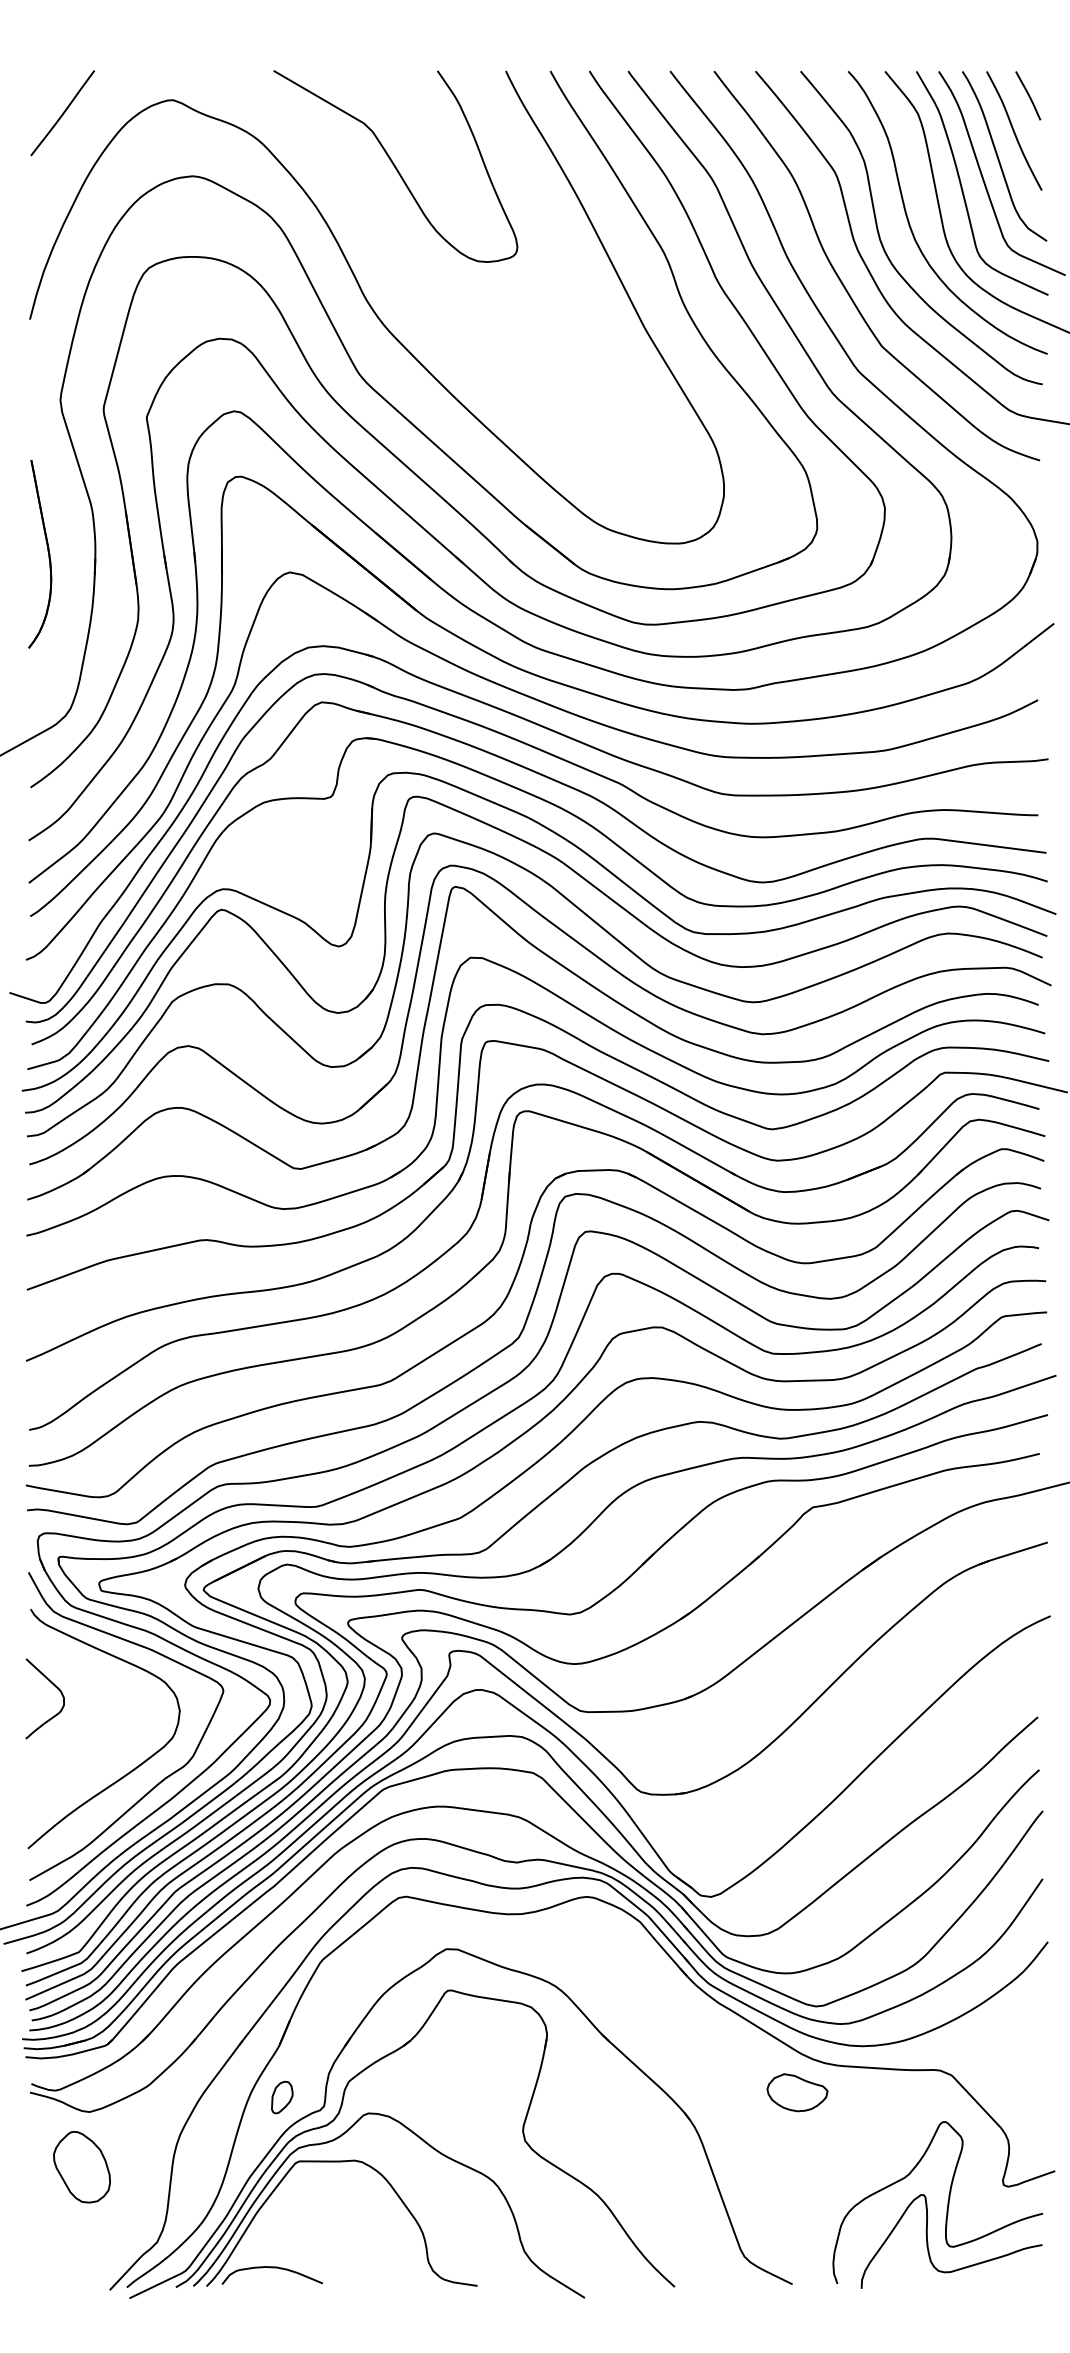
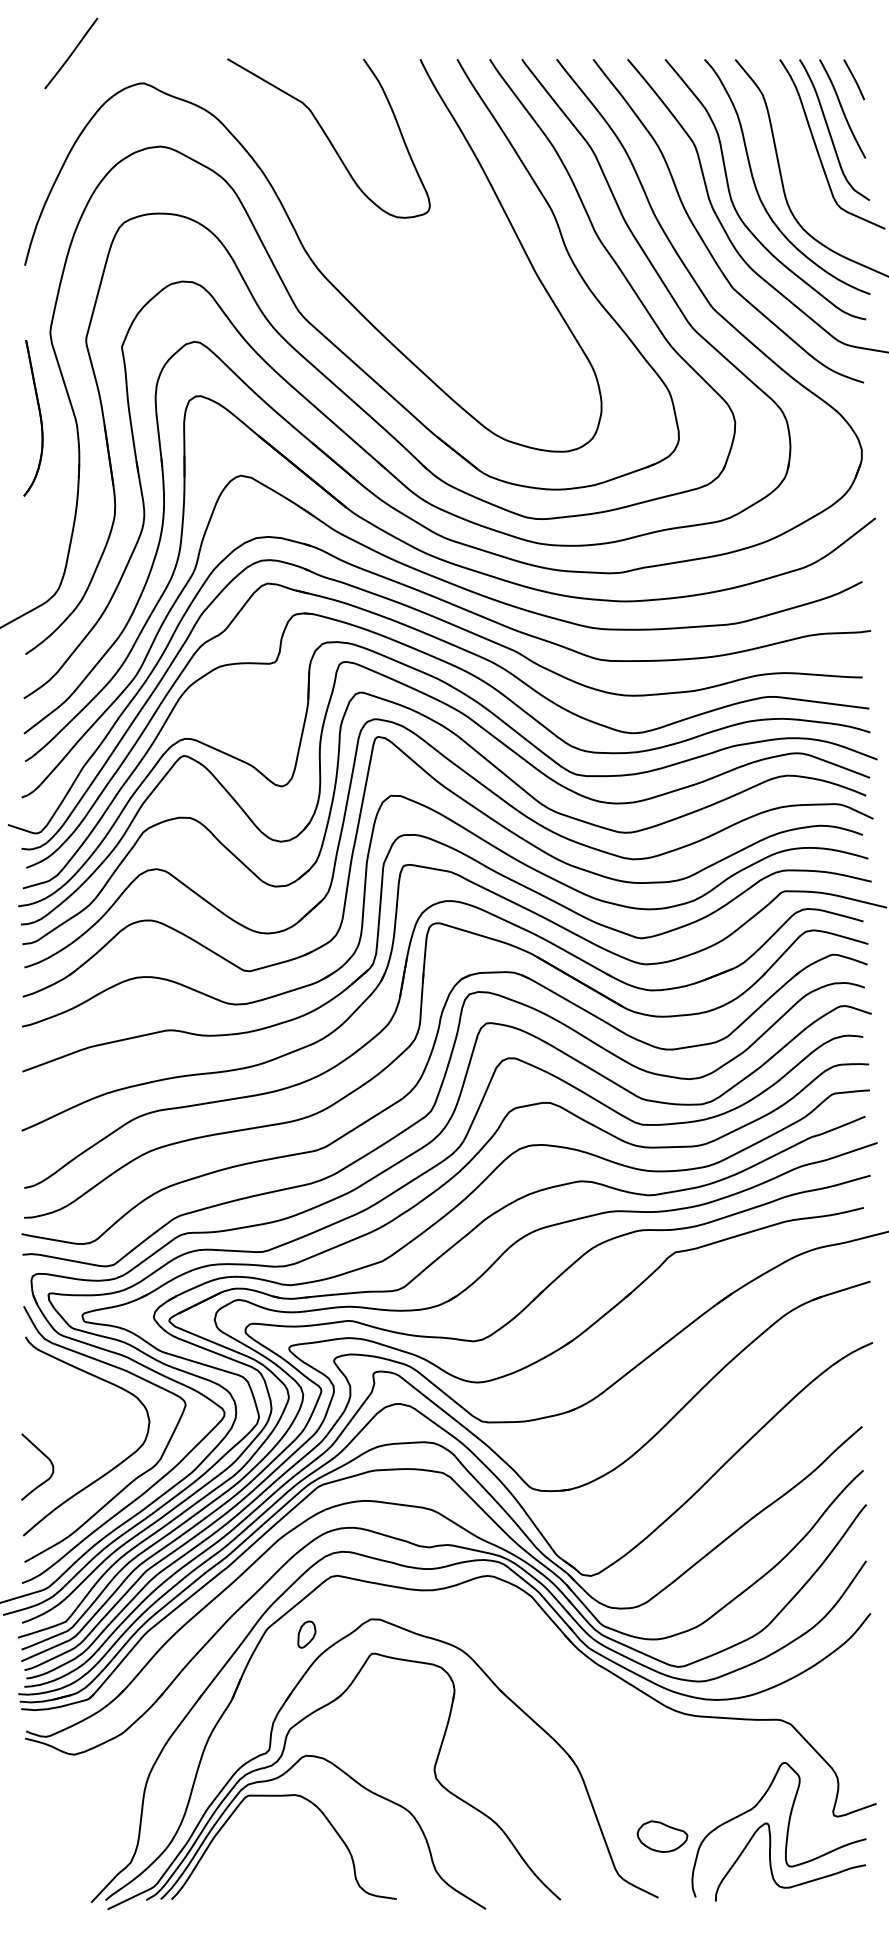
line: (62, 113) -> (71, 53), moved
curve: (962, 186) -> (799, 155), removed
part: (47, 551) -> (39, 415), moved
curve: (55, 1687) -> (46, 1457), moved
part: (797, 2092) -> (662, 1836), moved
part: (282, 2097) -> (307, 1634), moved
part: (81, 2167) -> (67, 1800), removed
curve: (271, 2268) -> (225, 1884), removed

